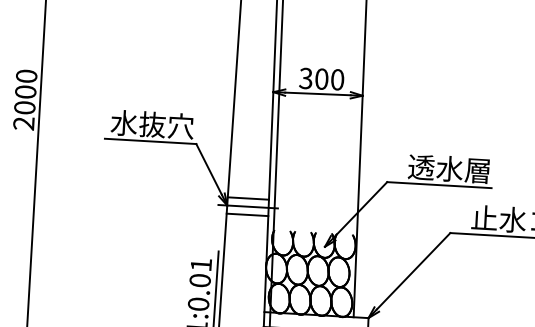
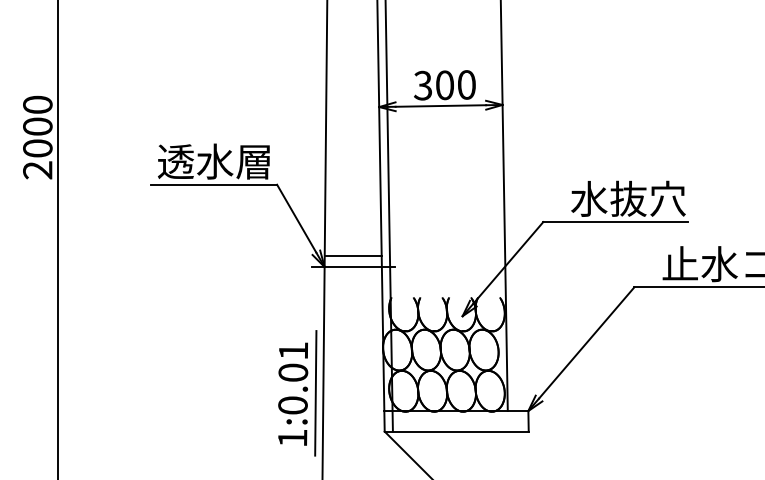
text: (152, 124) -> (214, 161), 水抜穴 -> 透水層
text: (449, 168) -> (628, 198), 透水層 -> 水抜穴
line: (247, 215) -> (353, 278), removed

